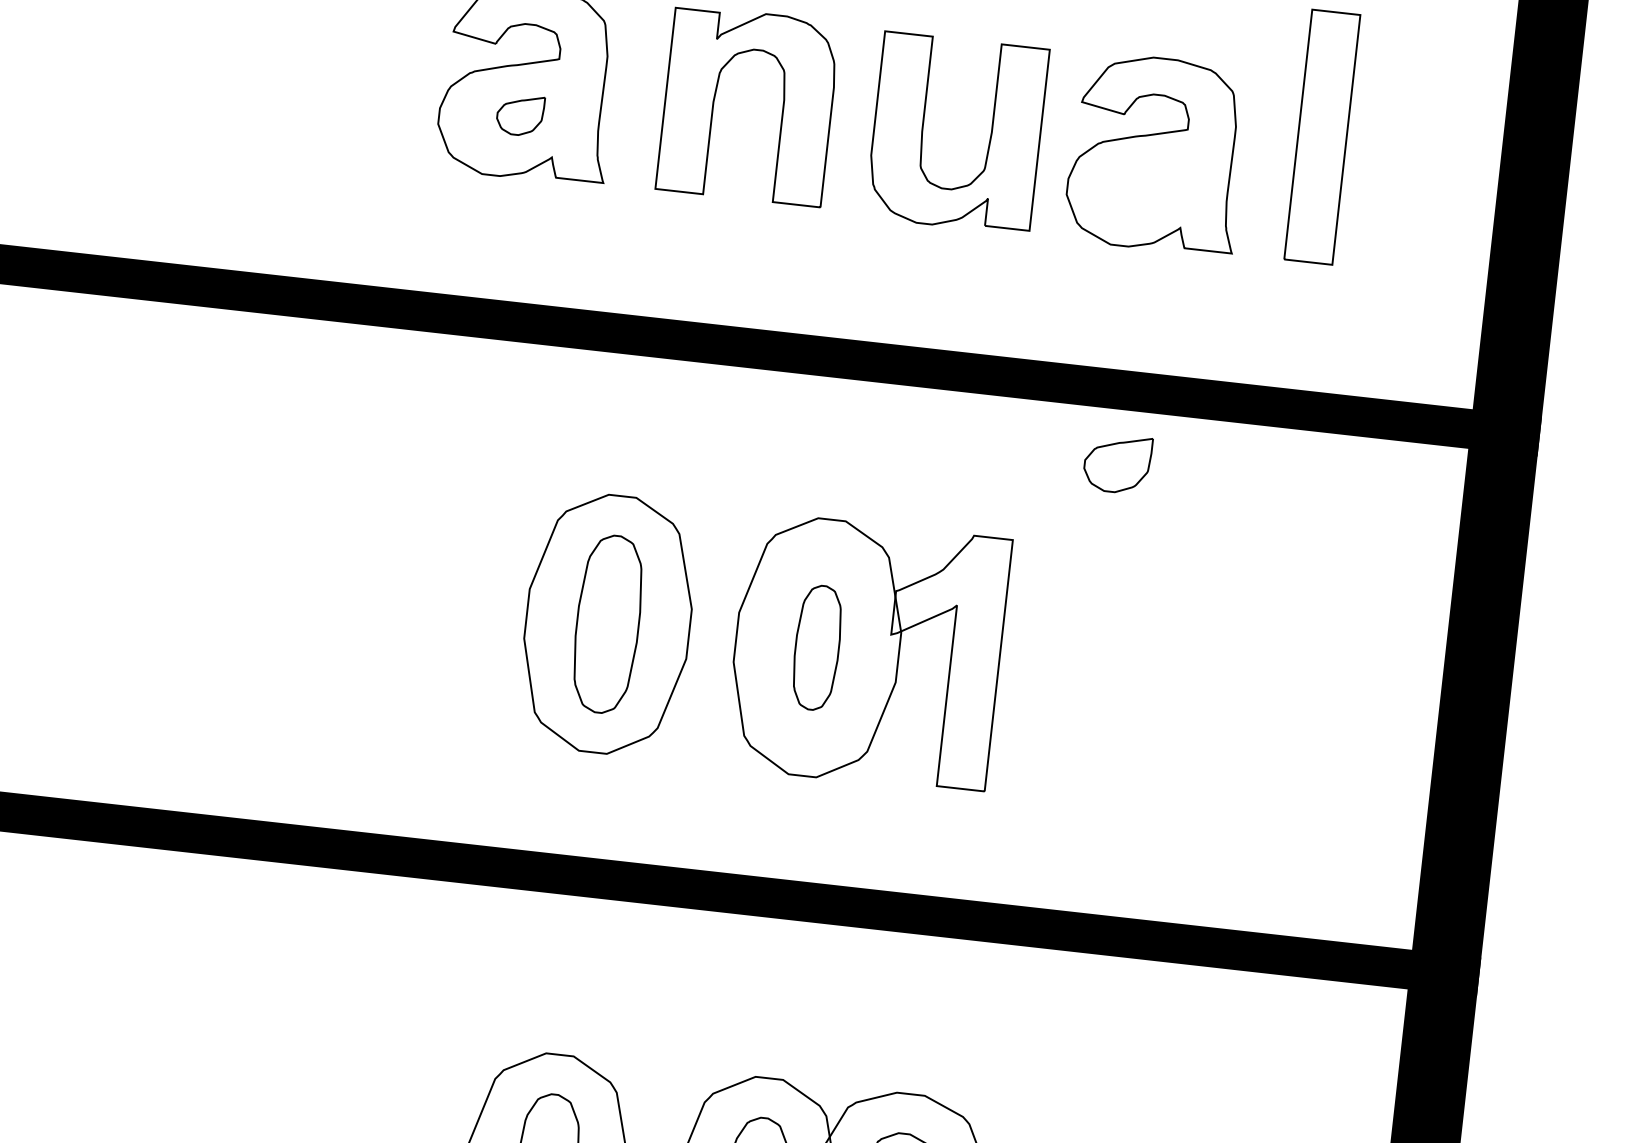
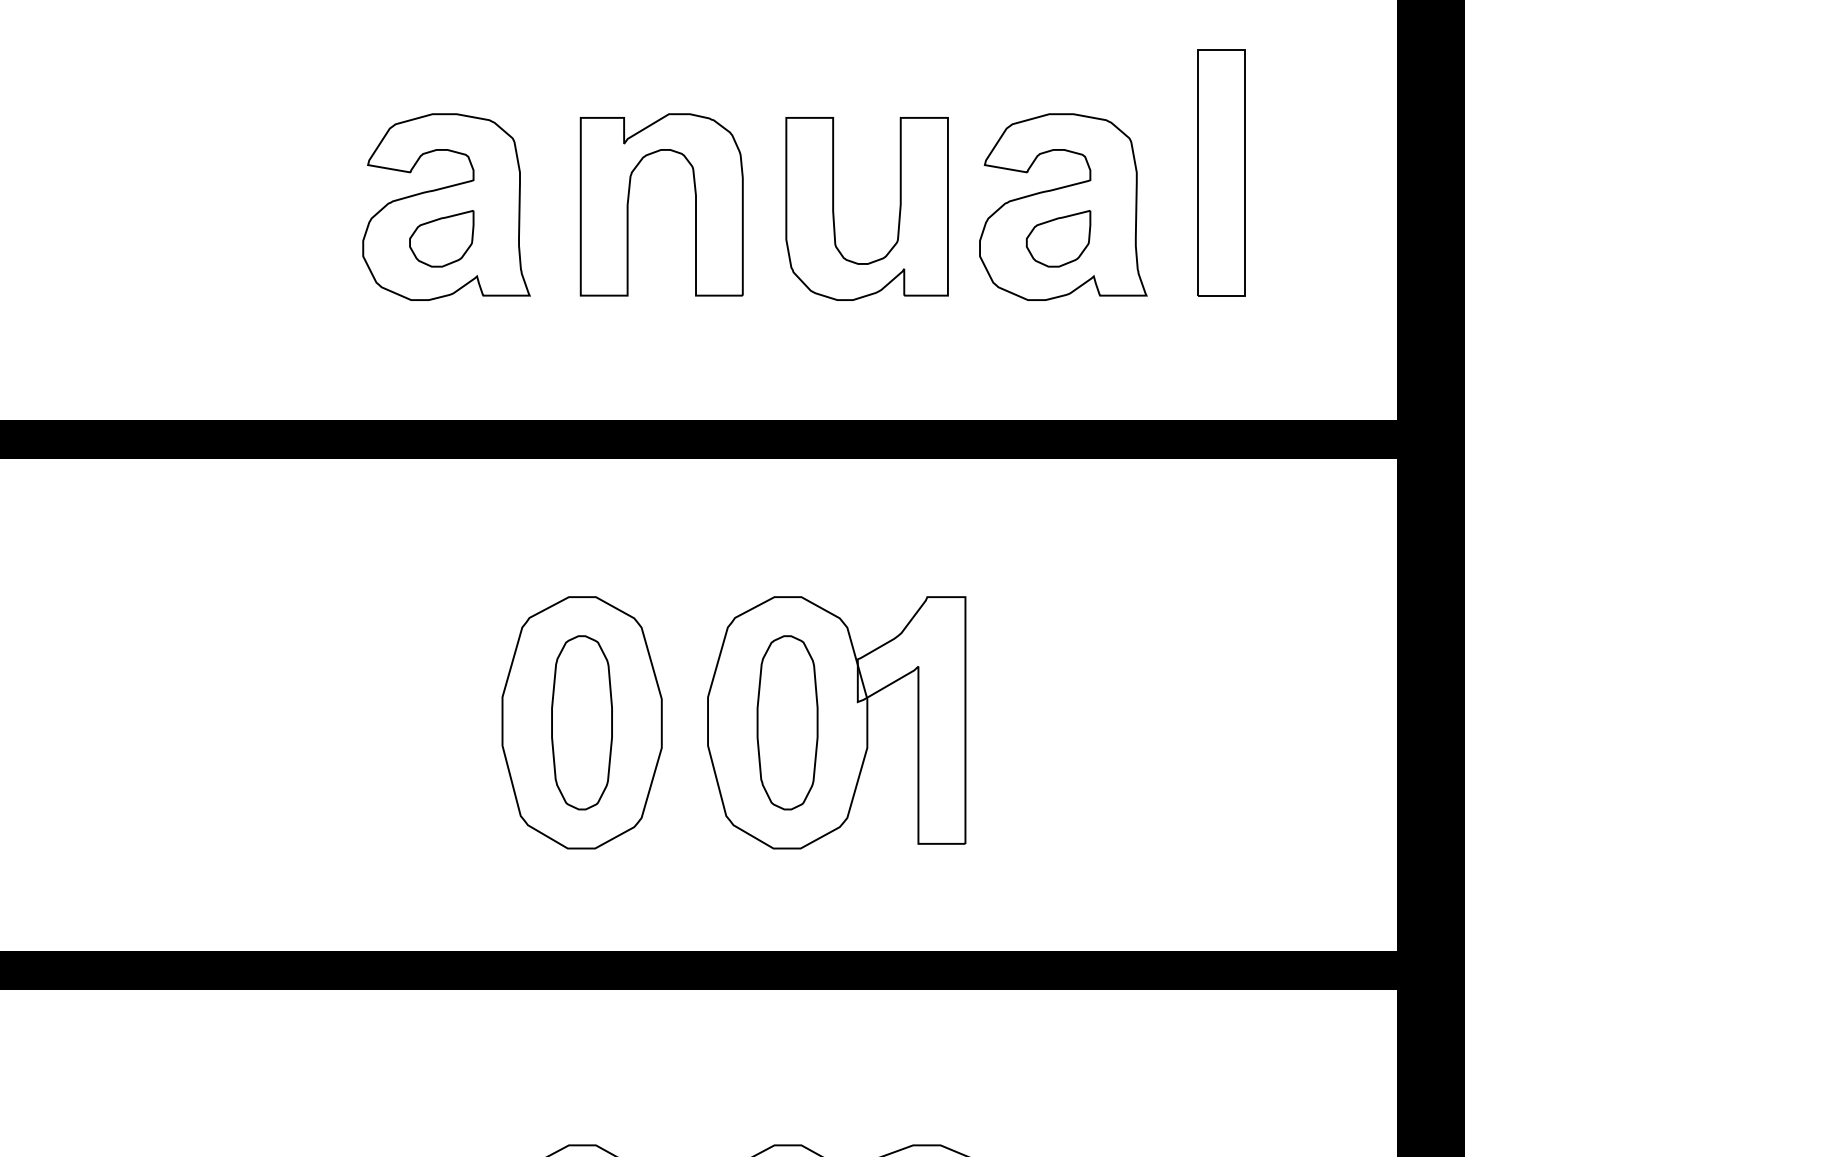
part: (520, 114) -> (441, 238), size x1.43
part: (1117, 463) -> (1058, 238), moved
part: (817, 647) -> (787, 722), size x1.43

